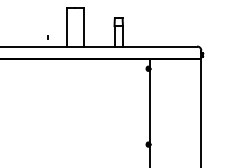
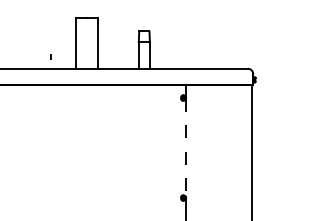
line: (150, 107) -> (186, 149), solid -> dashed

